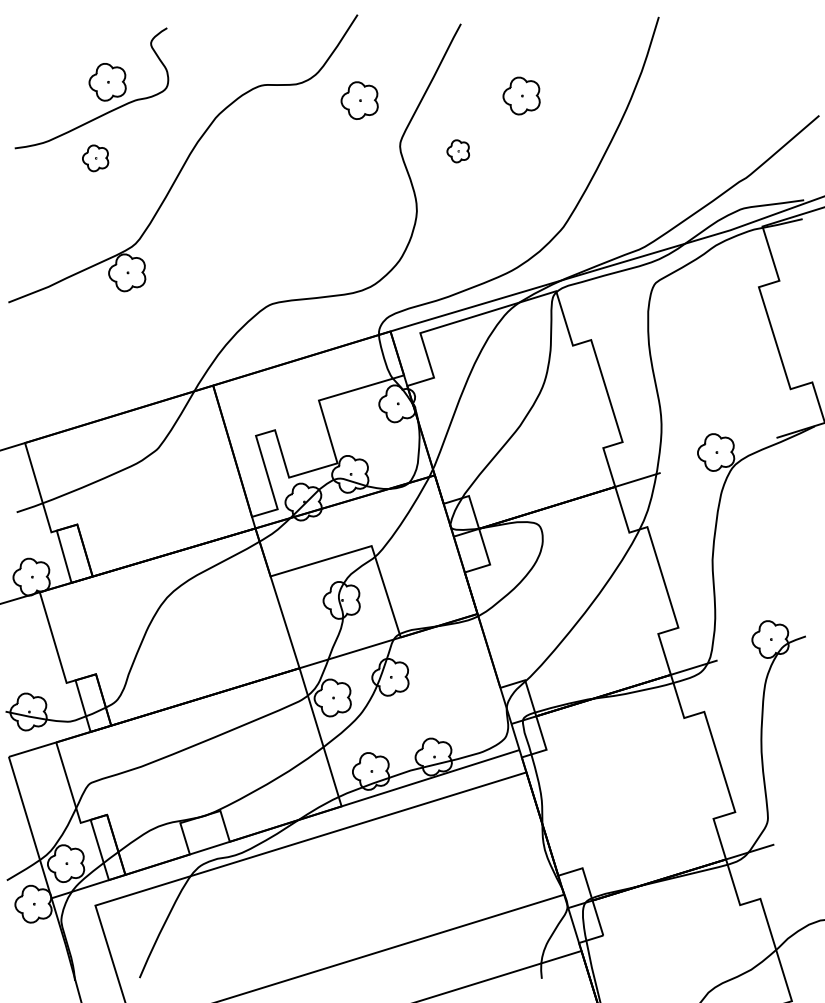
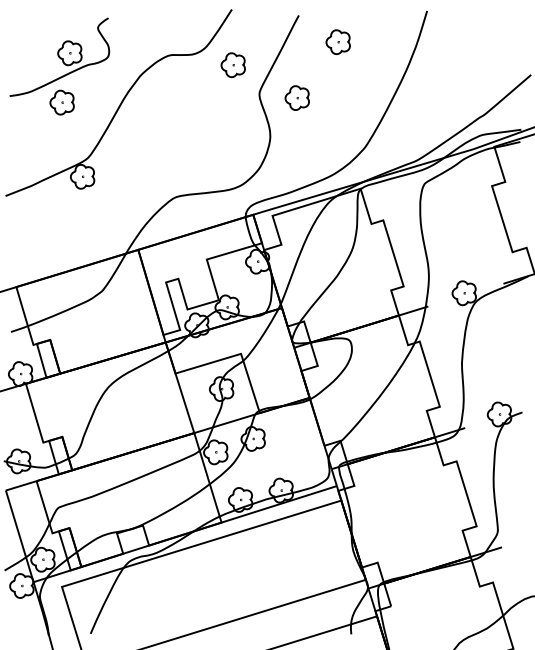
part: (520, 96) -> (337, 42), moved
part: (457, 150) -> (296, 97), size x1.67
part: (94, 158) -> (61, 102), size x1.43

